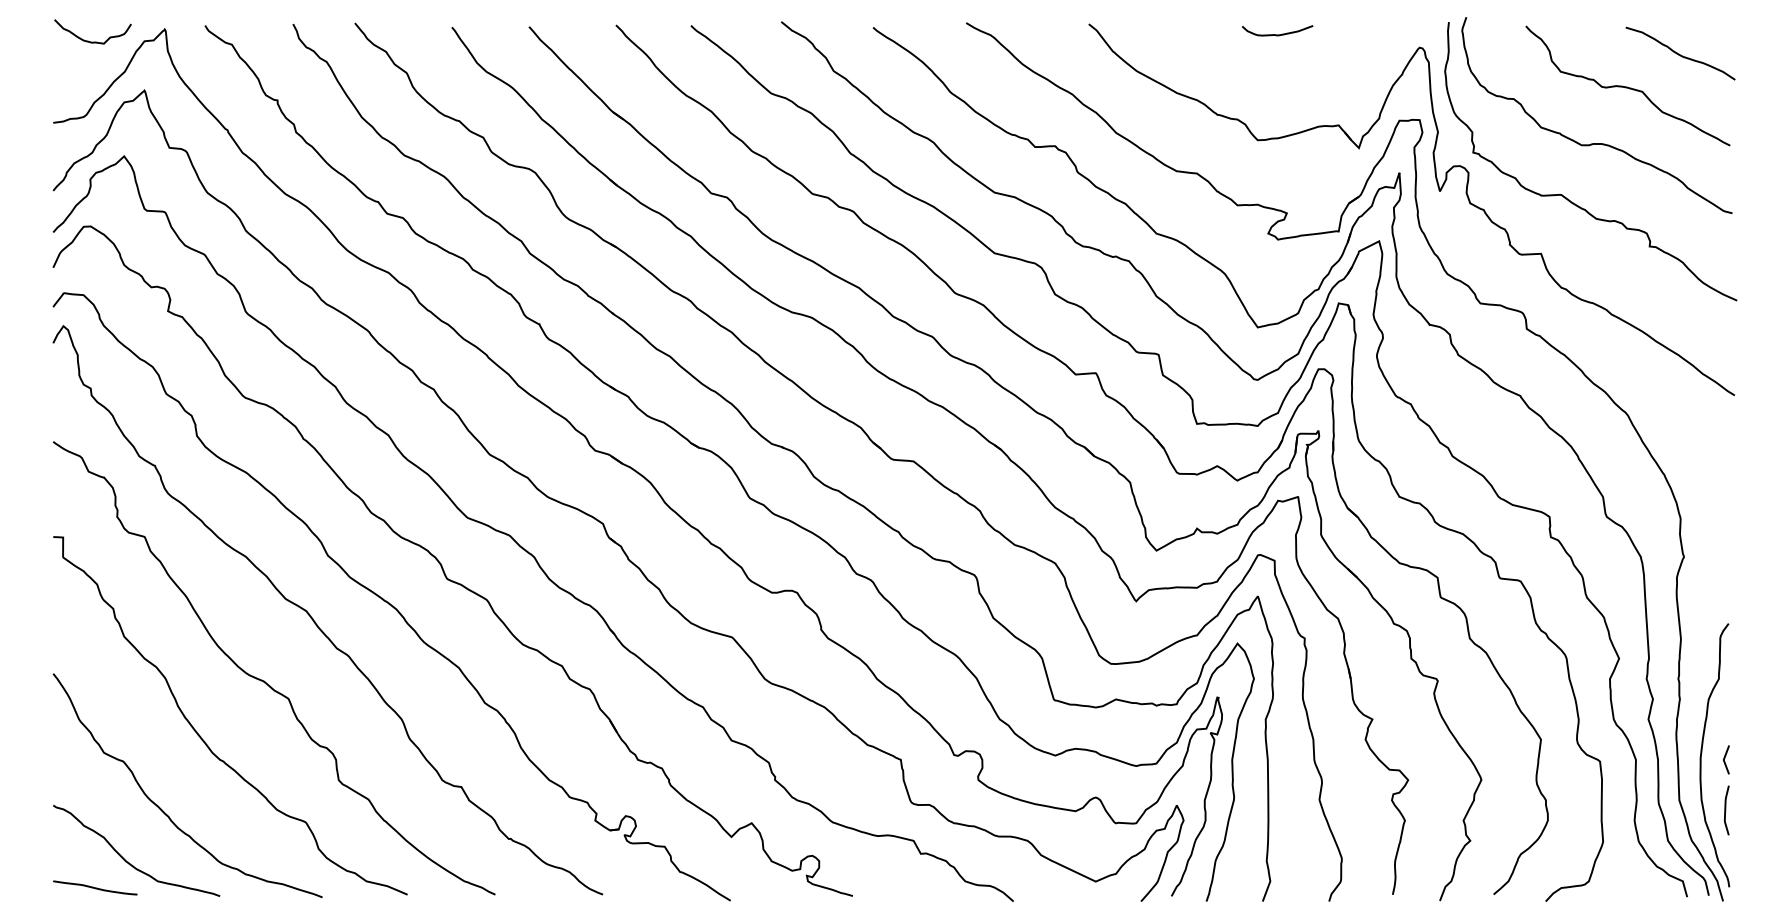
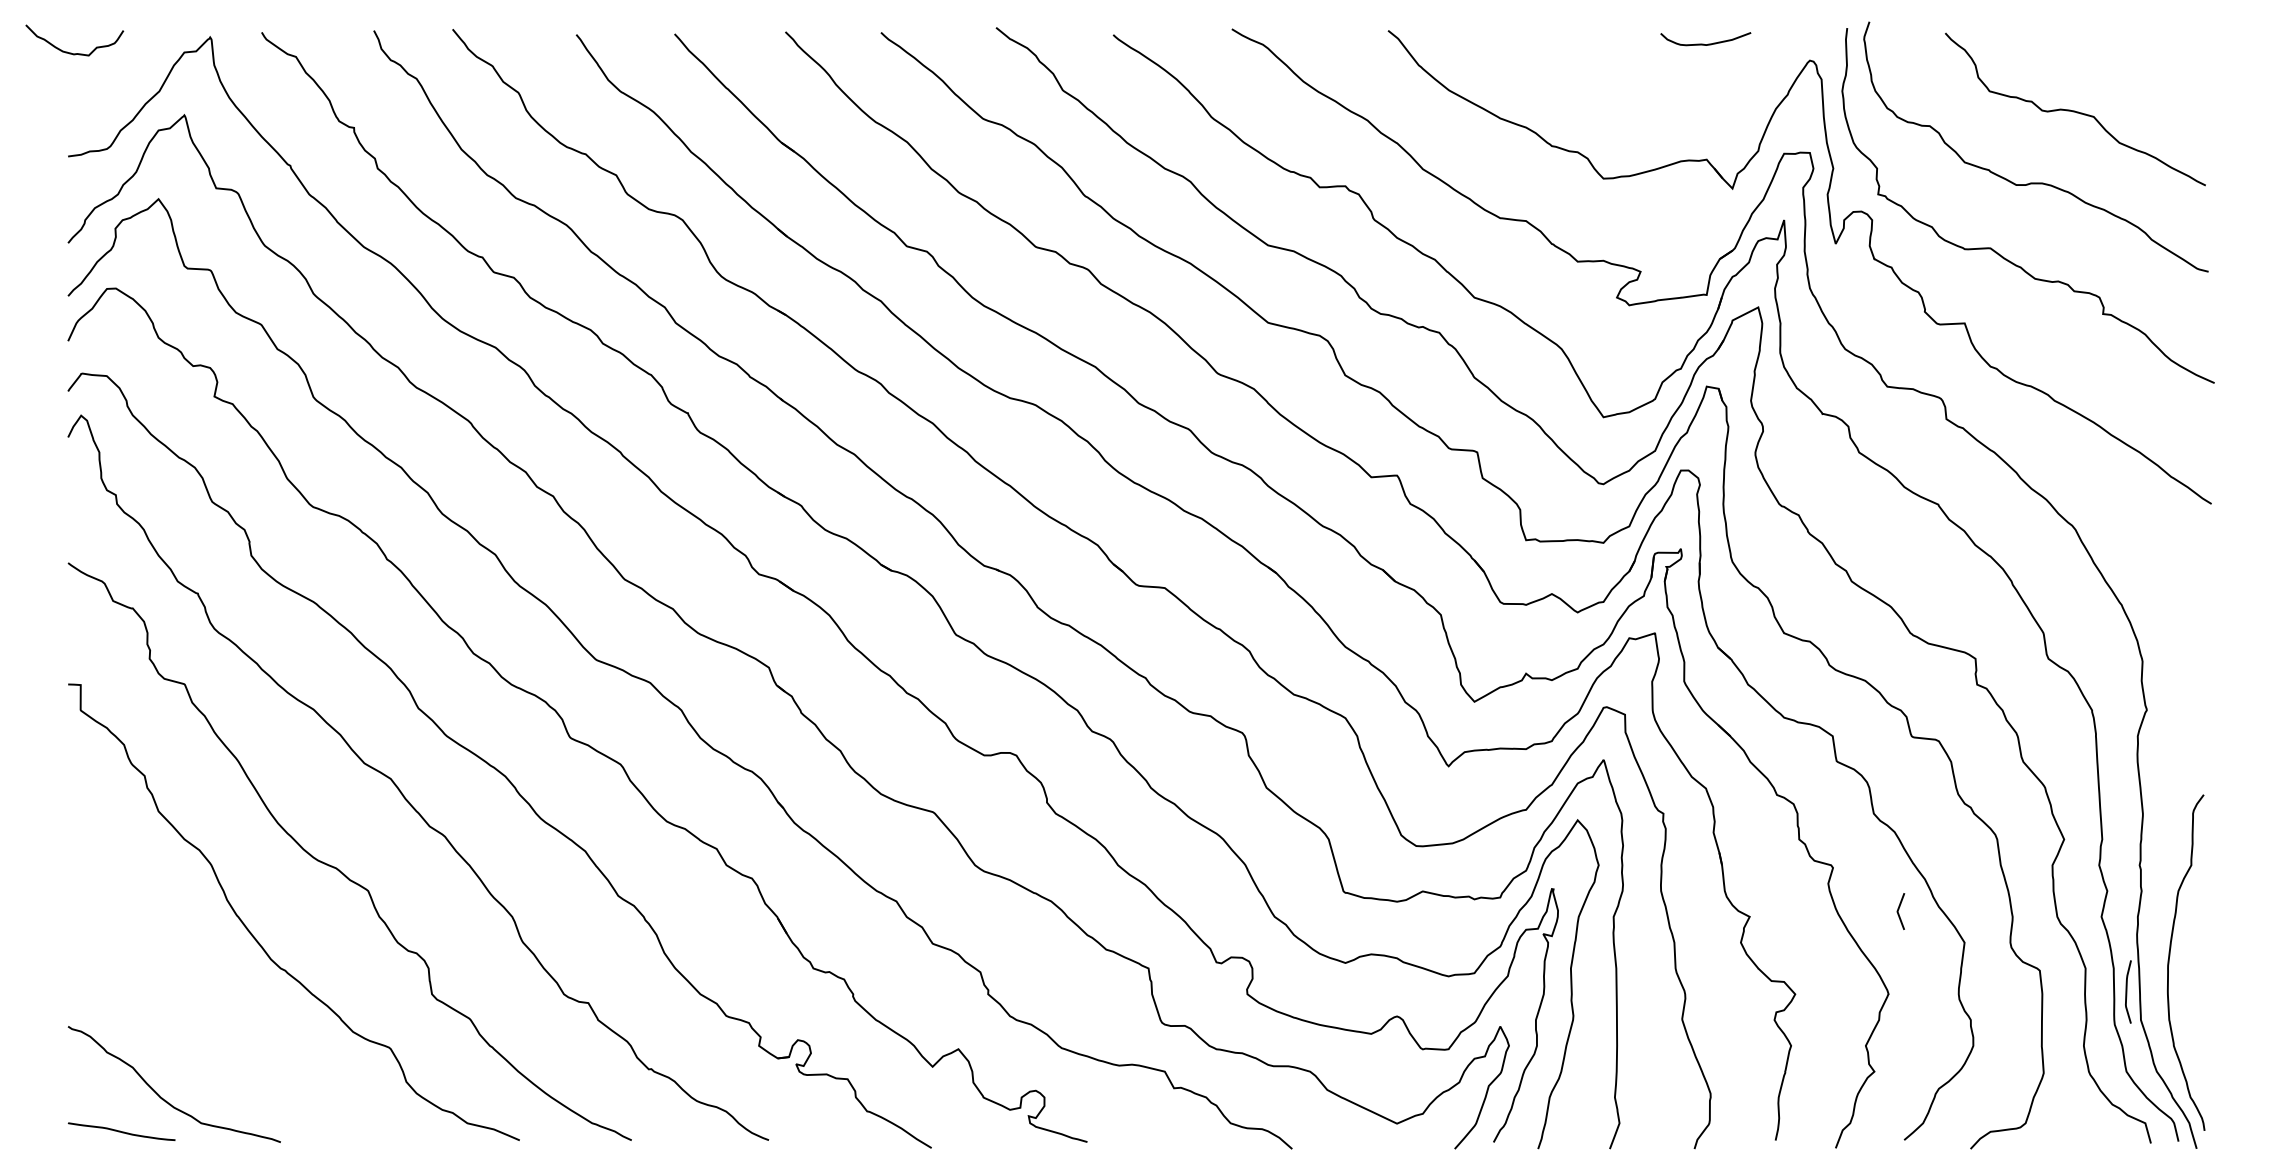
curve: (1275, 34) -> (1703, 43), moved
curve: (90, 41) -> (71, 52), moved
curve: (1680, 54) -> (2142, 69), removed
line: (1724, 759) -> (1898, 911), moved
curve: (162, 810) -> (207, 1032), removed
curve: (1726, 810) -> (2127, 991), moved

